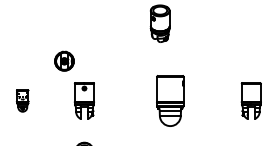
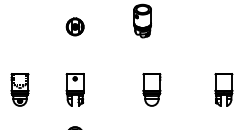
part: (64, 60) -> (75, 26), moved
part: (22, 100) -> (19, 89), size x1.67
part: (170, 100) -> (151, 89), size x0.71

